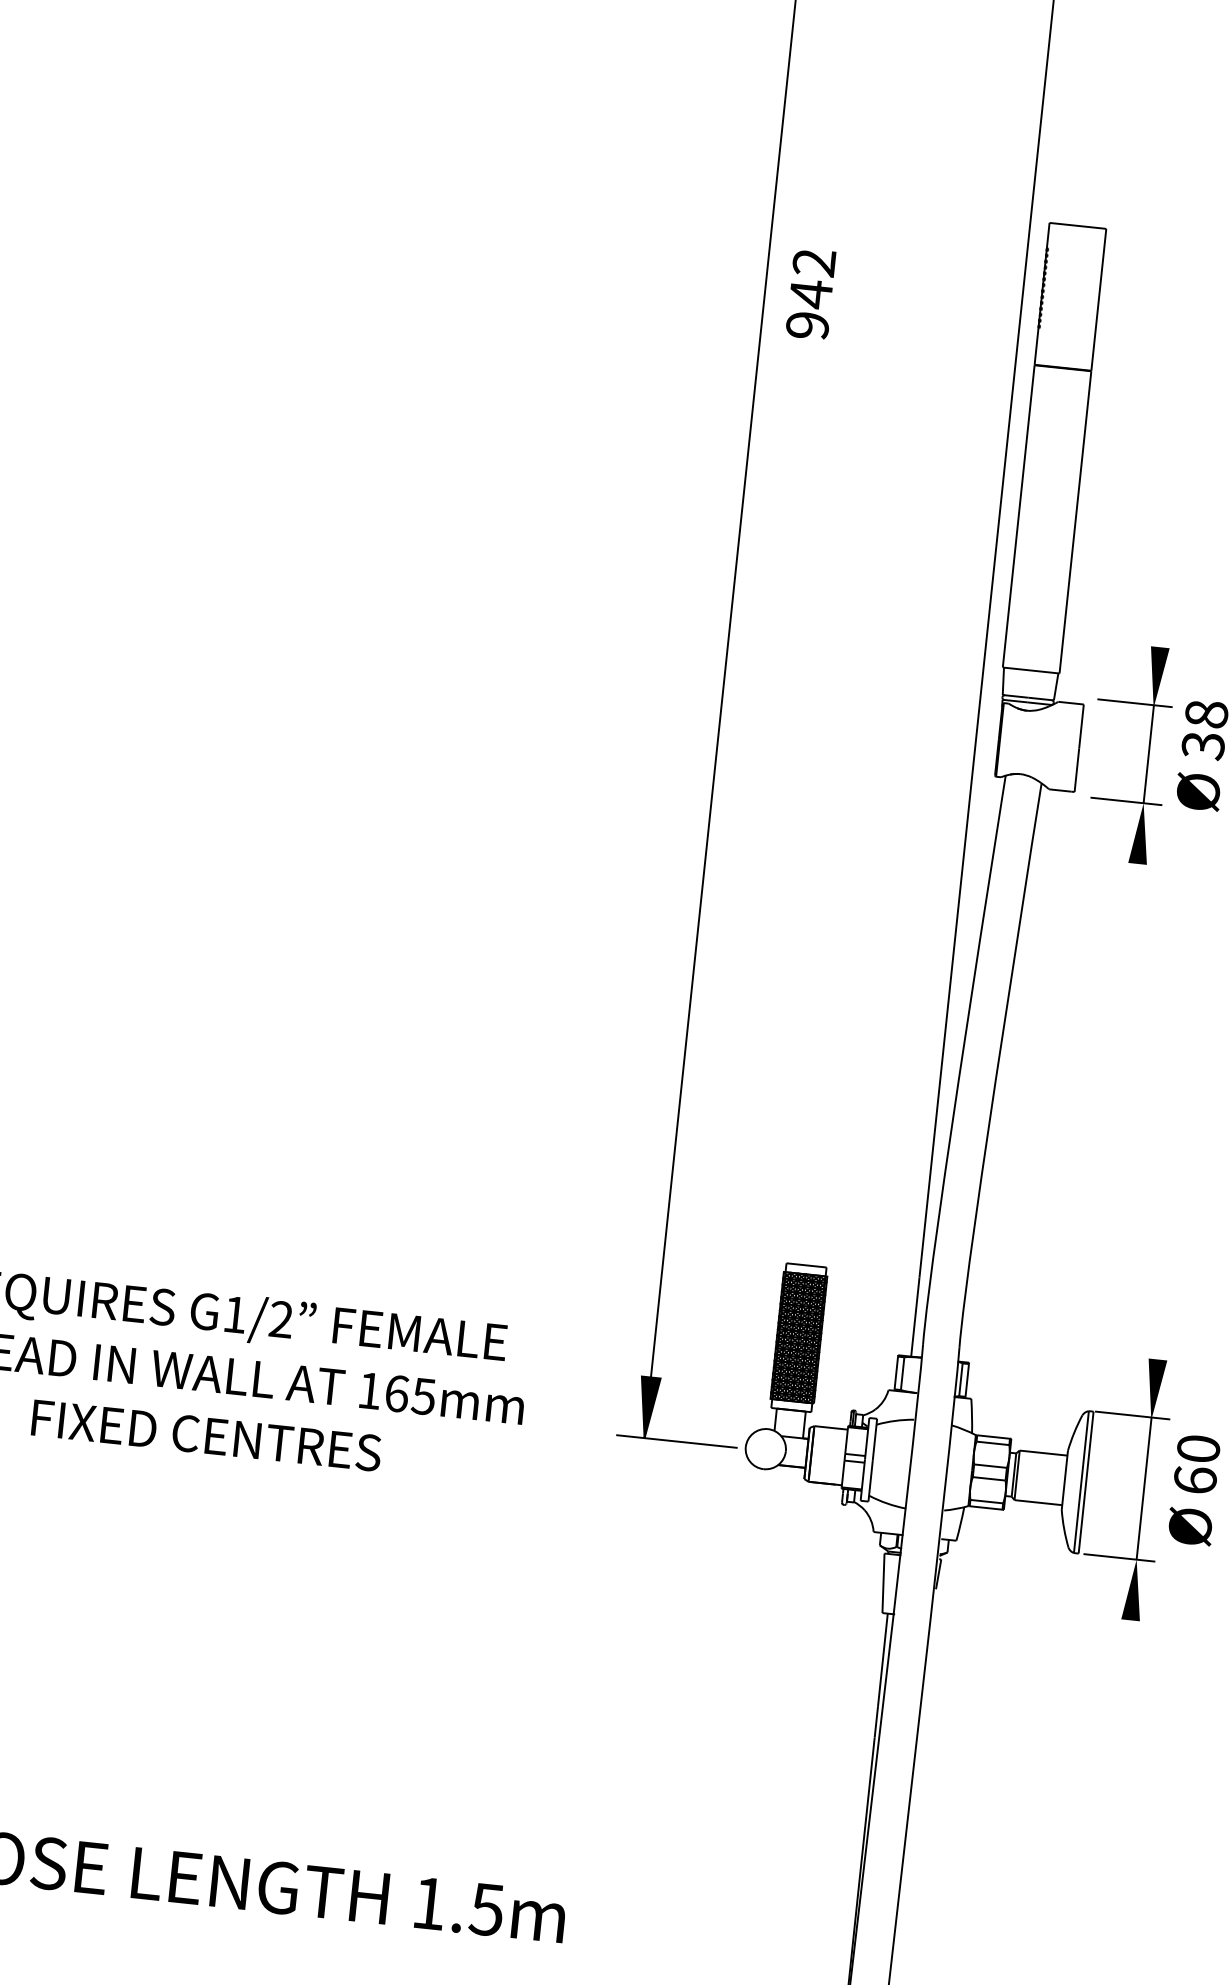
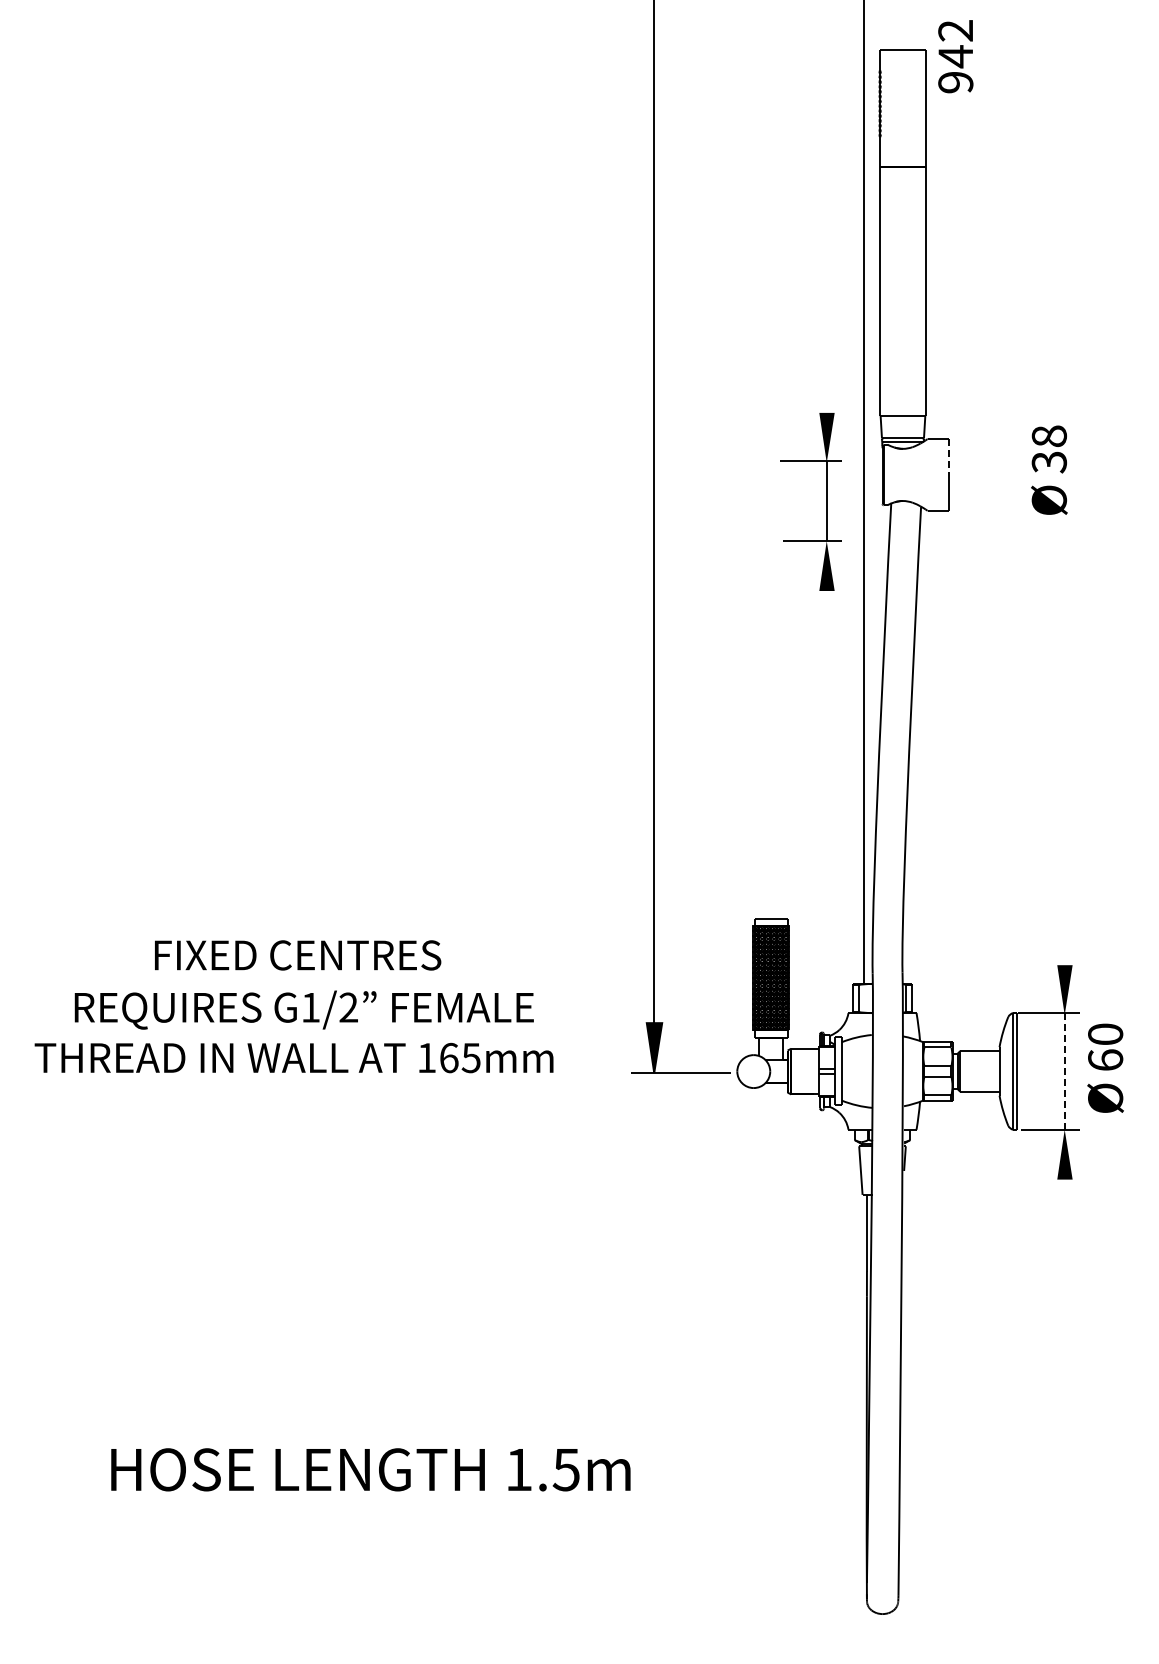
text: (810, 293) -> (955, 56), moved
line: (1081, 725) -> (948, 456), solid -> dashed
part: (1148, 754) -> (826, 501), moved
text: (207, 1435) -> (298, 955), moved
line: (1143, 1487) -> (1064, 1070), solid -> dashed

